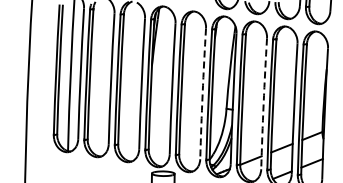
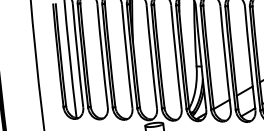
arc: (202, 93) -> (175, 57), dashed -> solid
arc: (263, 103) -> (225, 58), dashed -> solid

